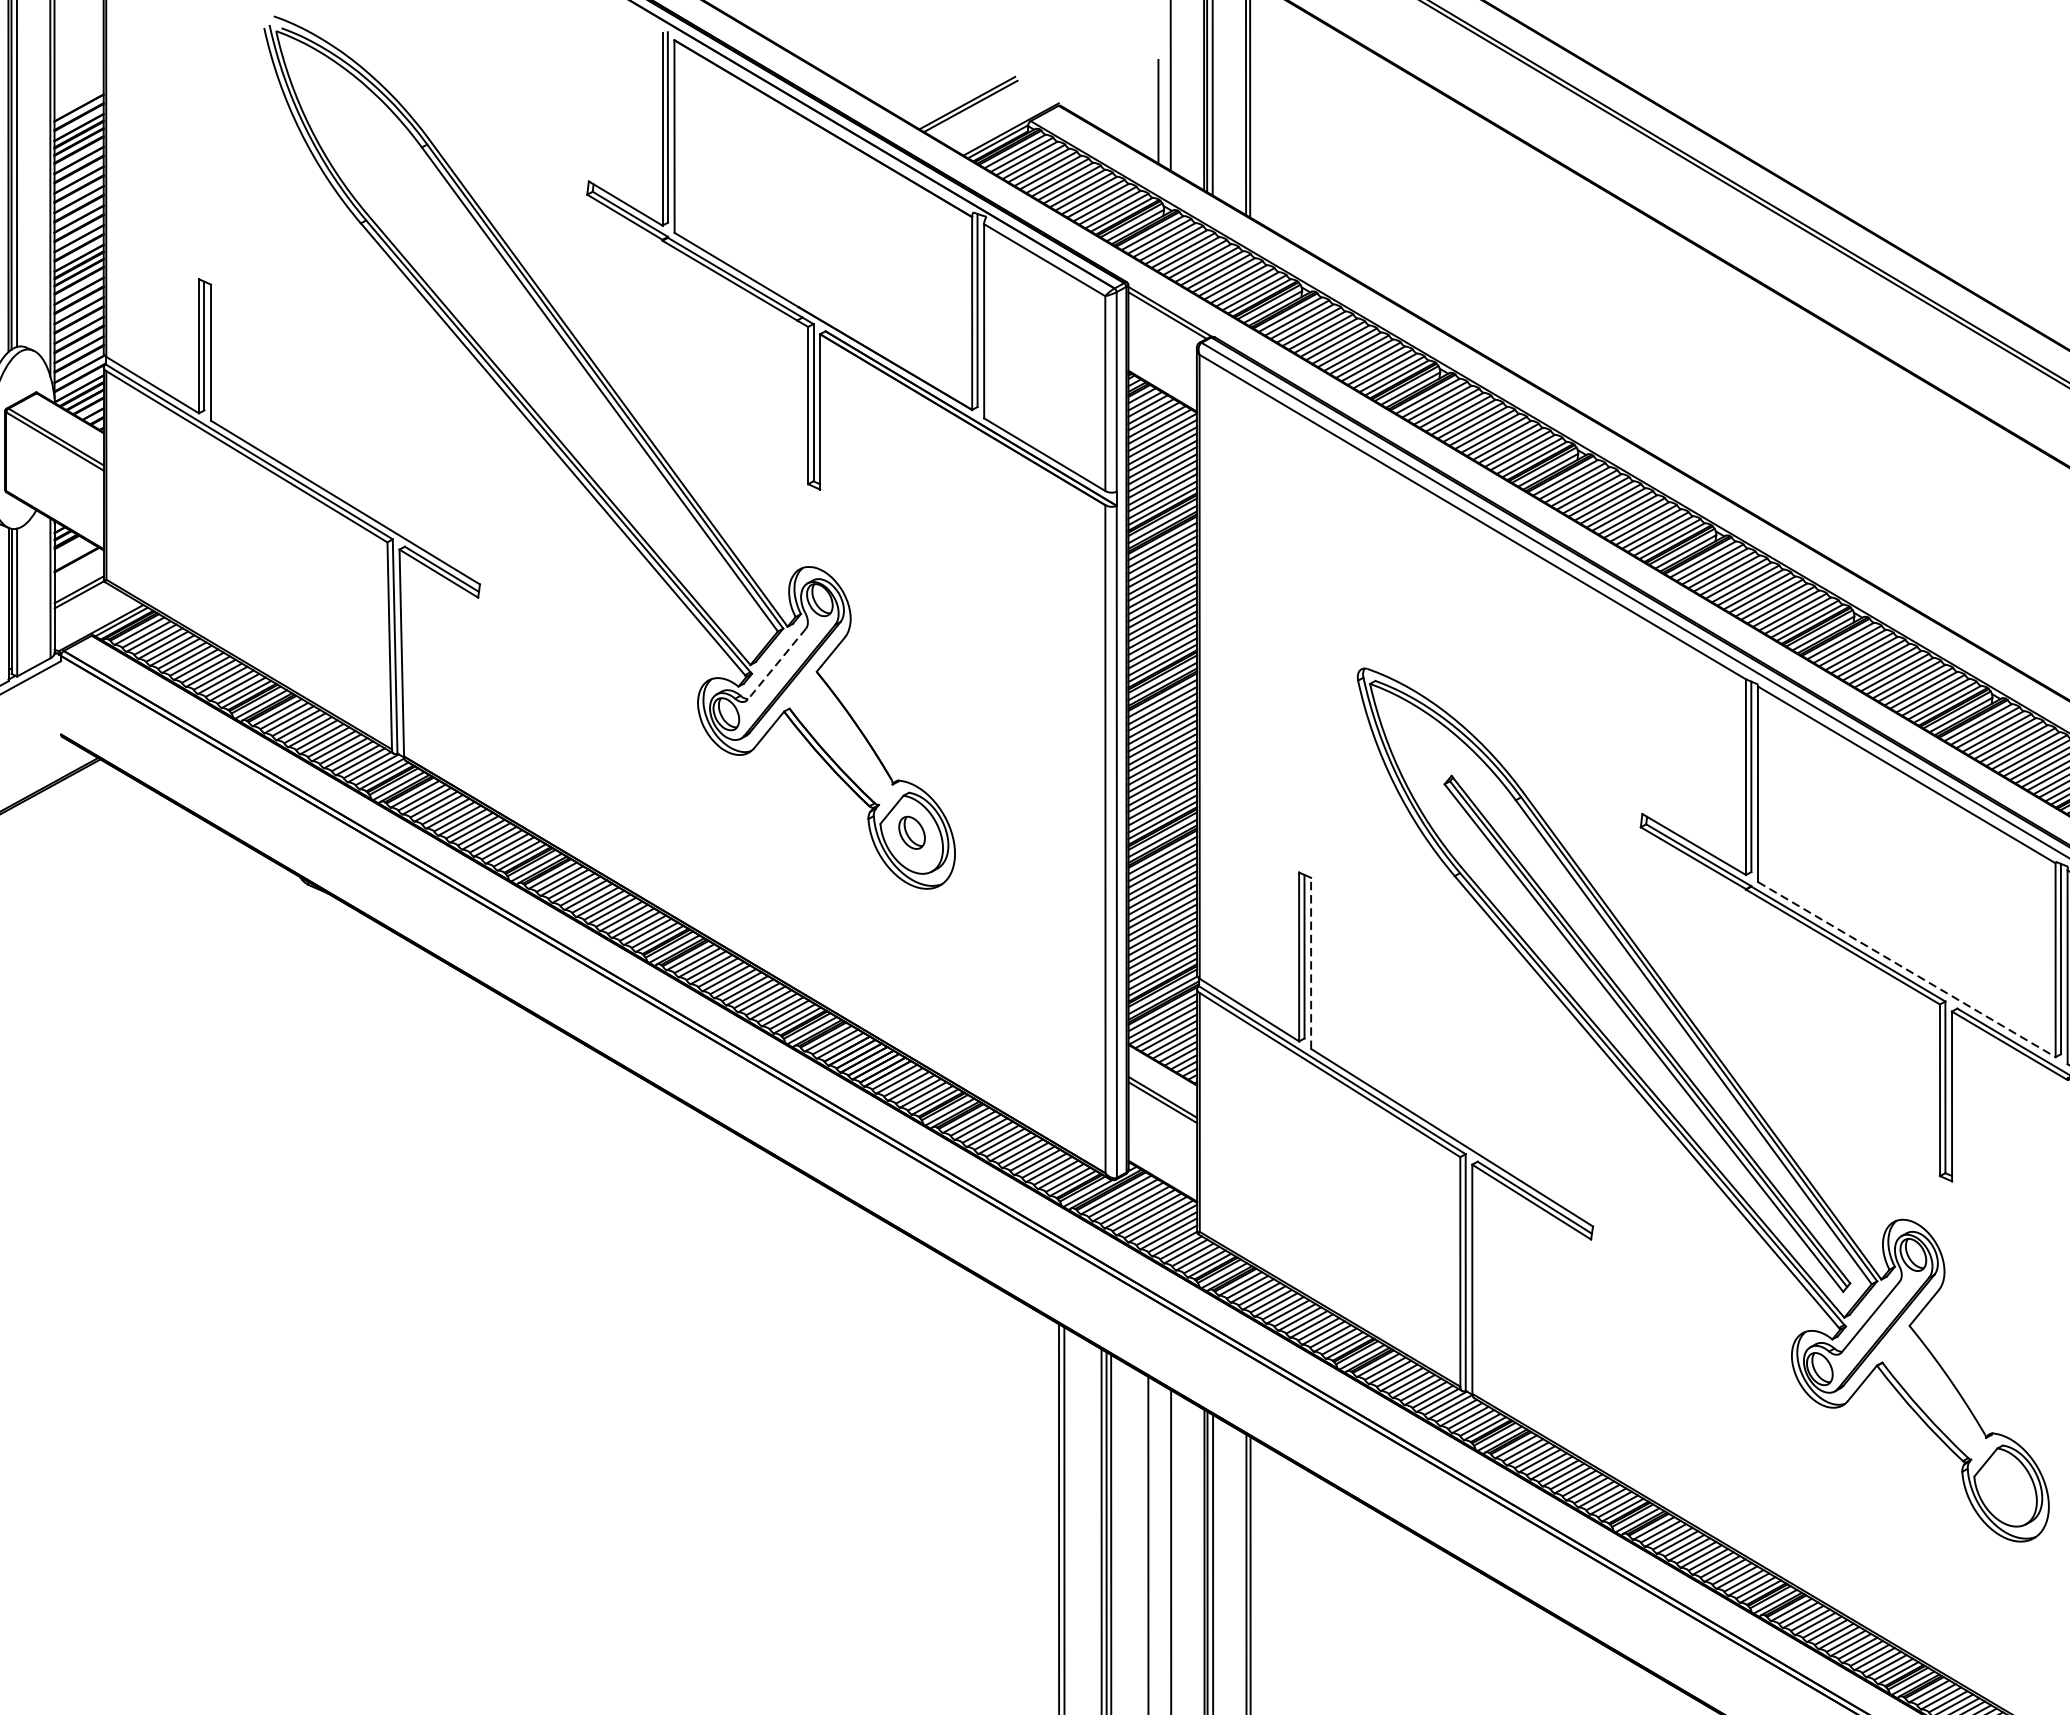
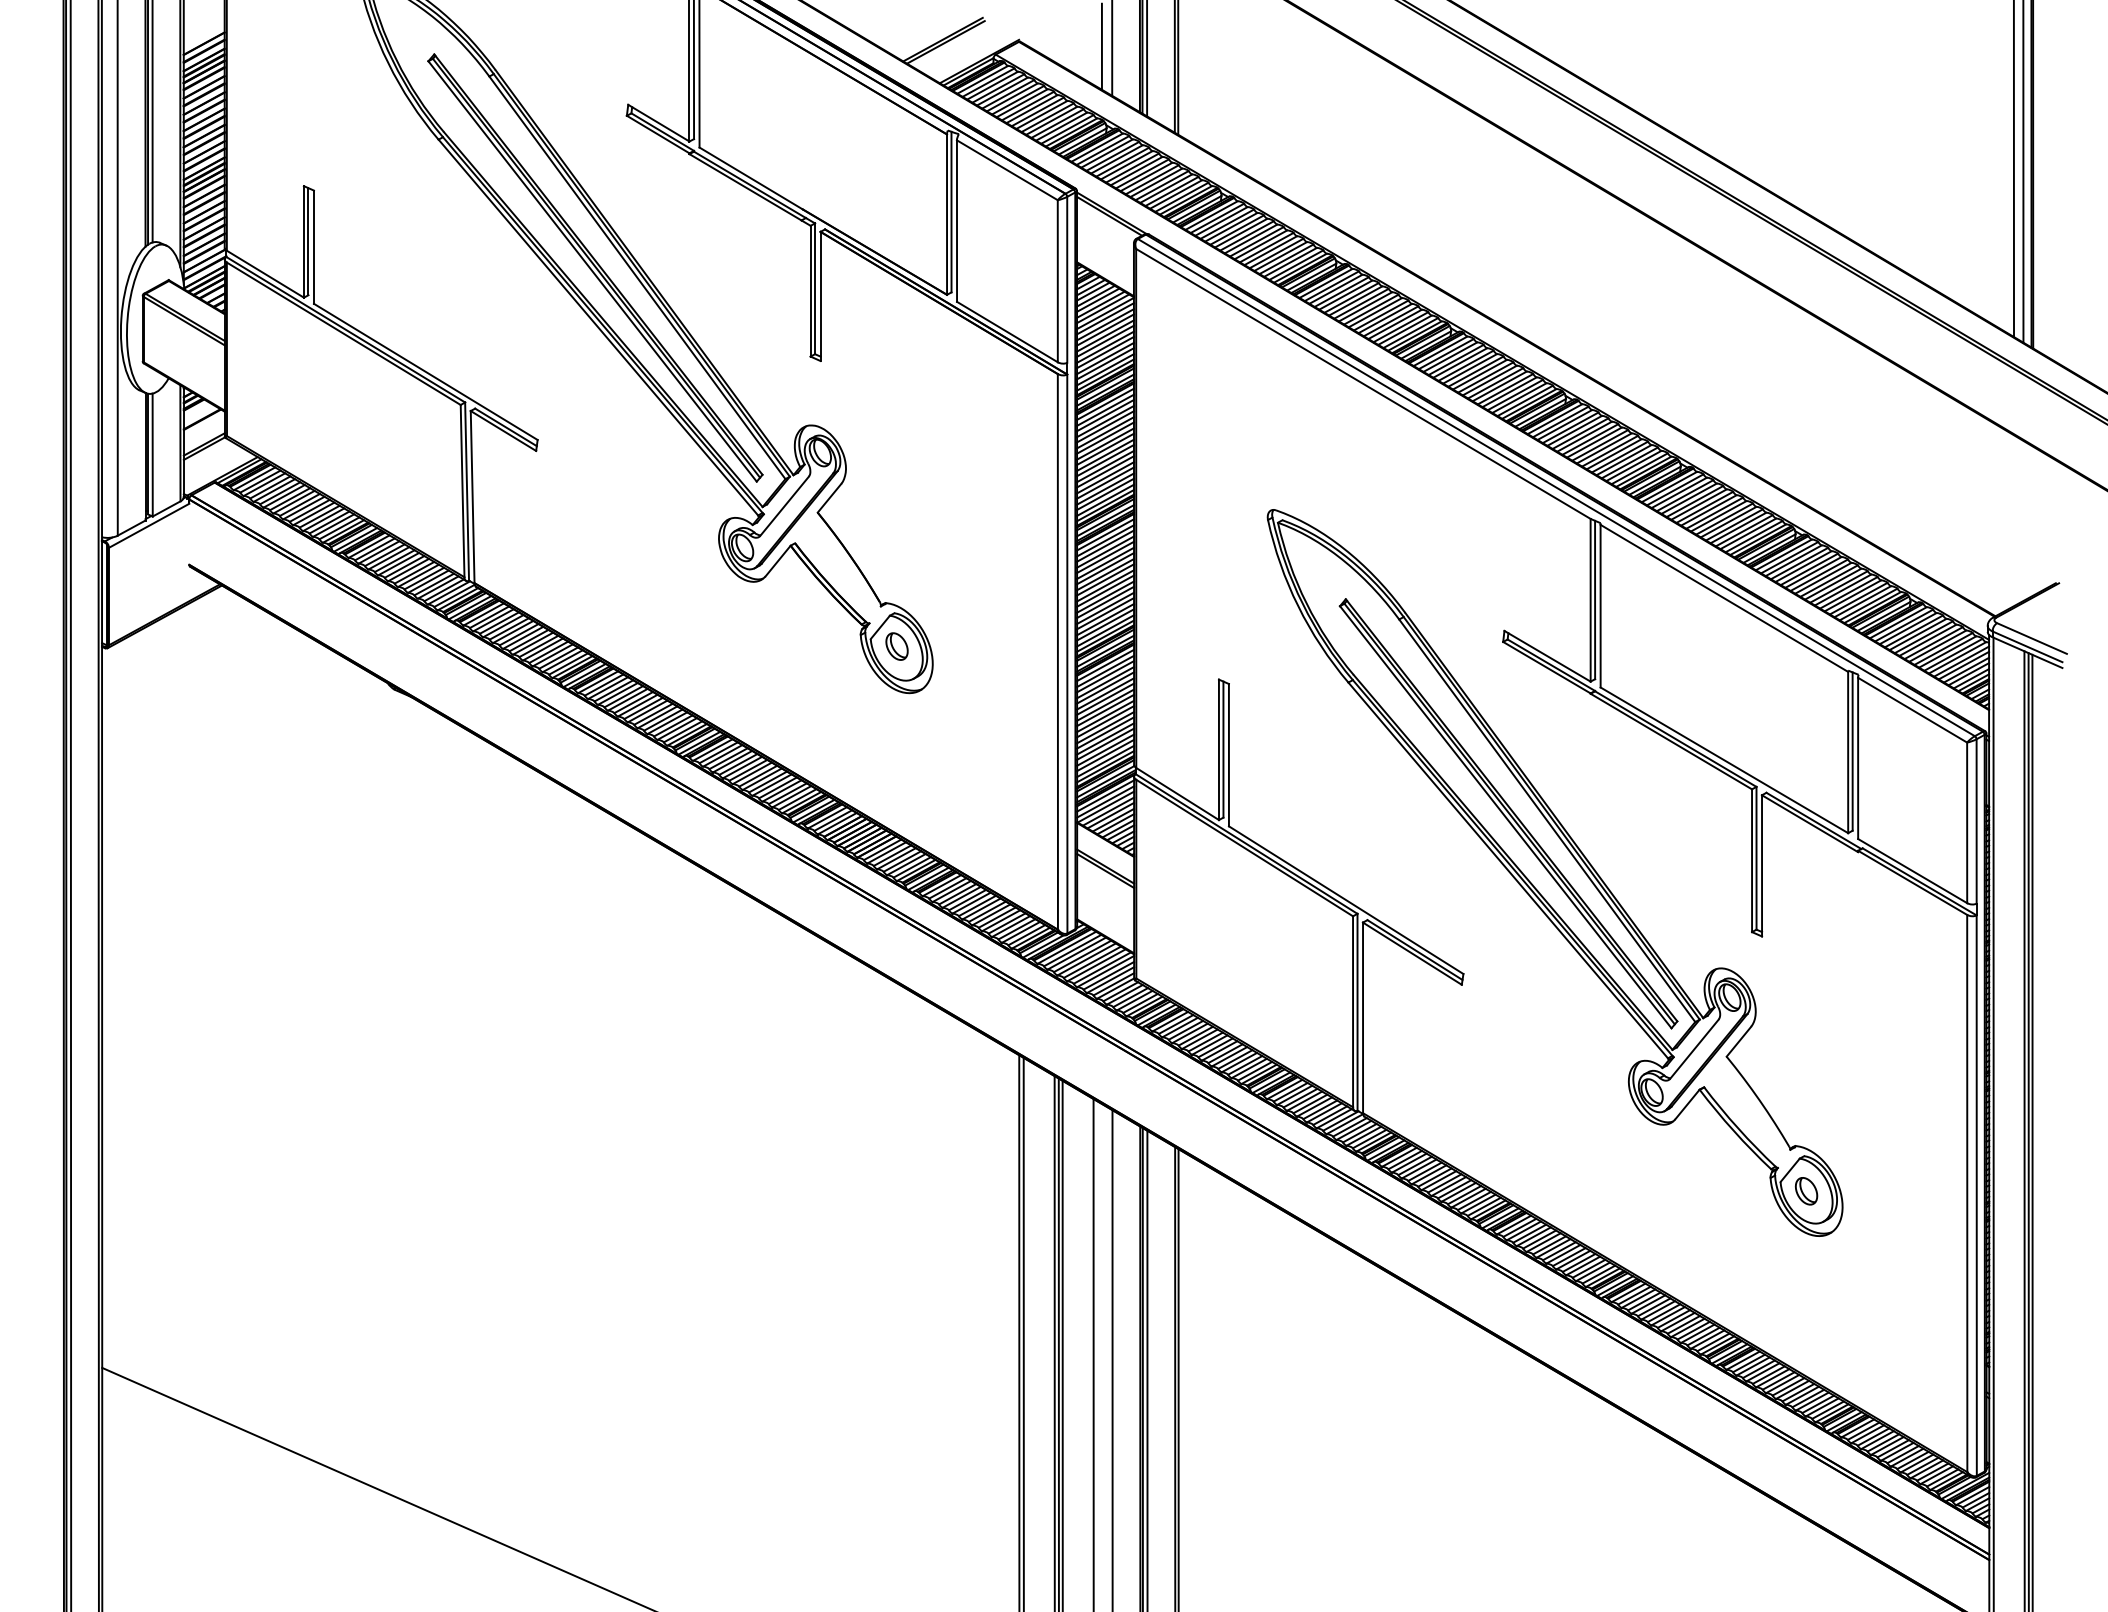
part: (549, 377) -> (595, 267), added
line: (776, 664) -> (784, 506), dashed -> solid
line: (1310, 962) -> (1228, 754), dashed -> solid
line: (1906, 969) -> (1724, 760), dashed -> solid
part: (2005, 1487) -> (1806, 1191), added

